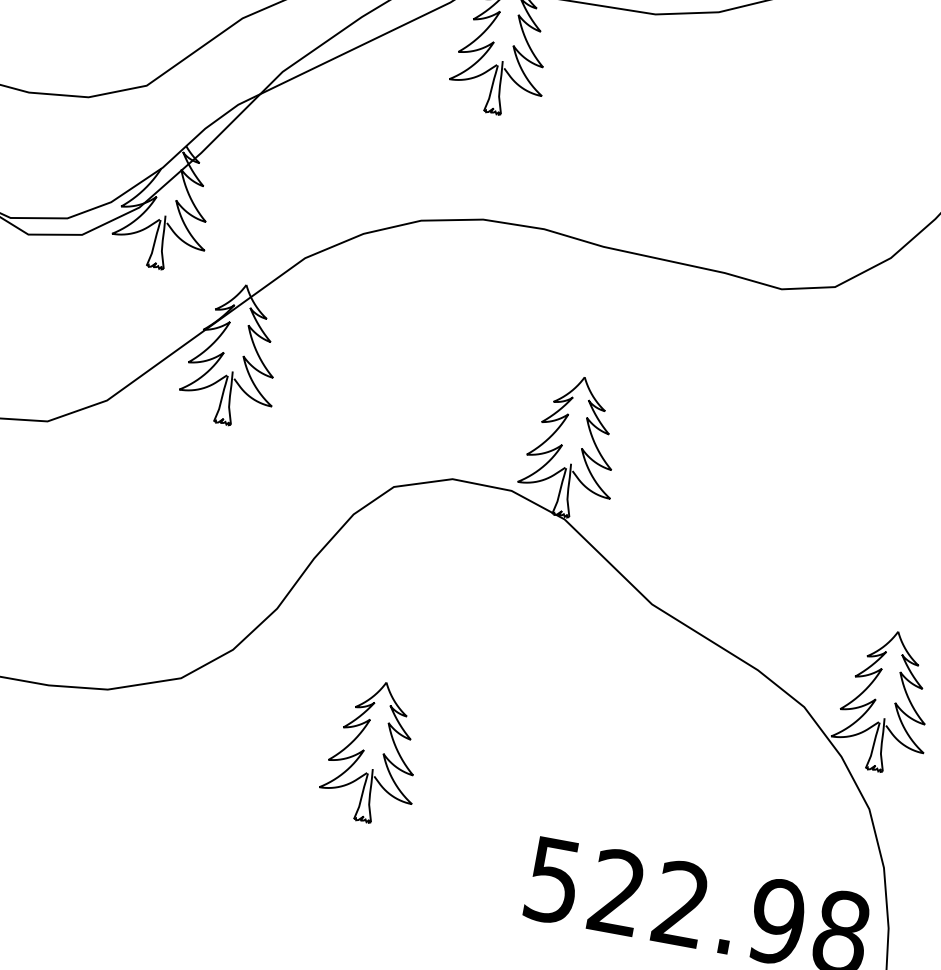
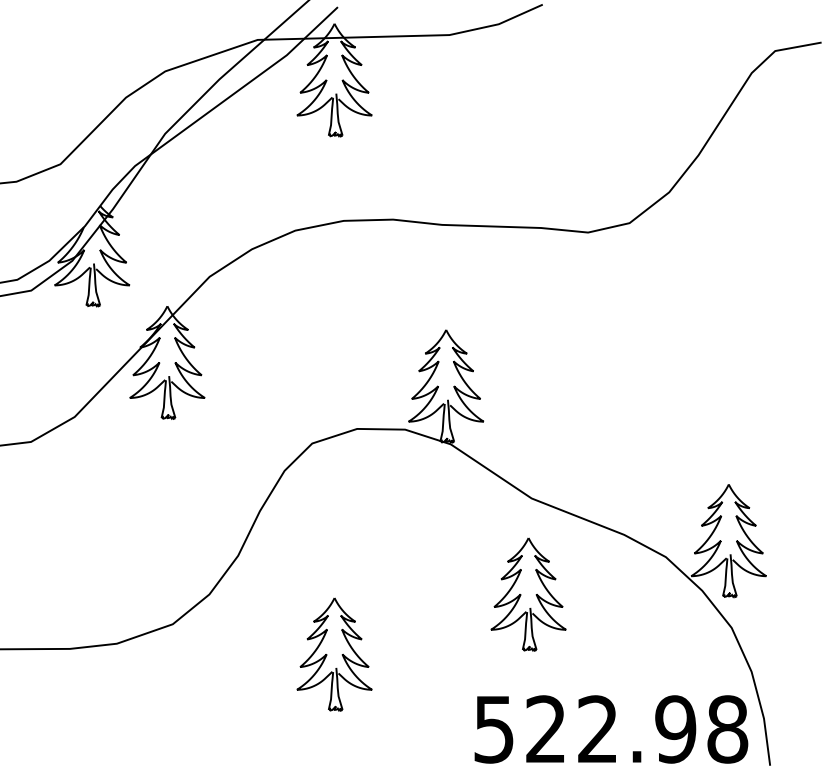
part: (626, 722) -> (528, 594), added

